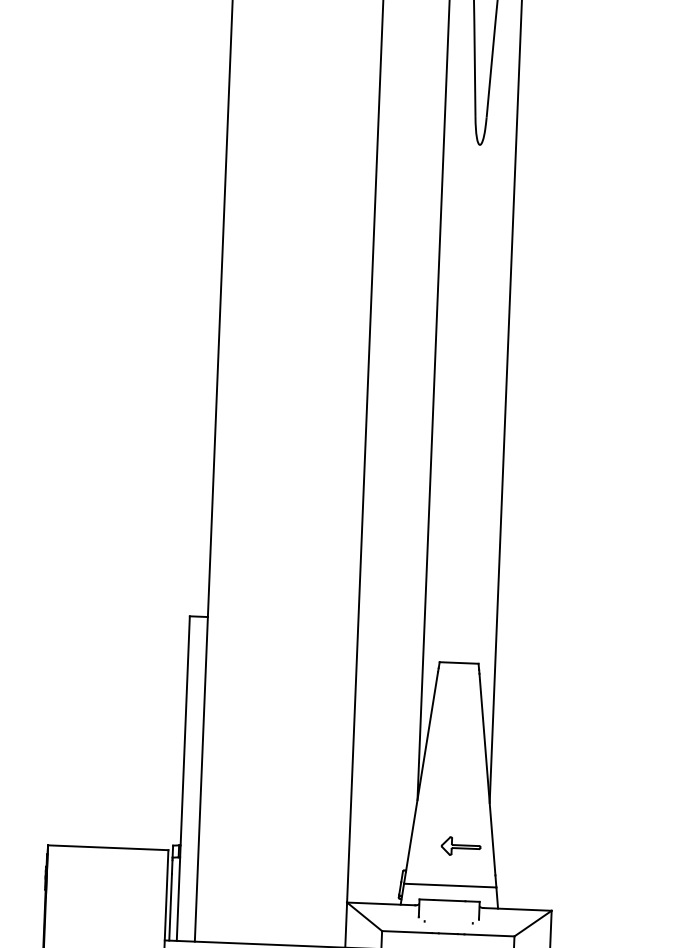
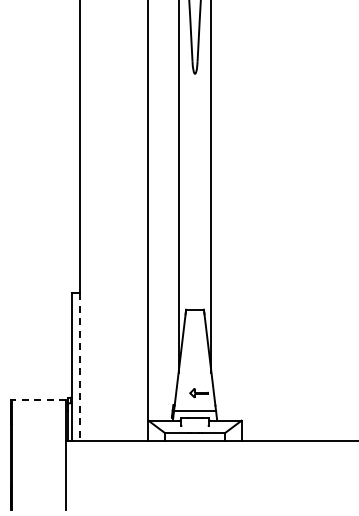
line: (200, 779) -> (79, 367), solid -> dashed
line: (107, 848) -> (38, 400), solid -> dashed

